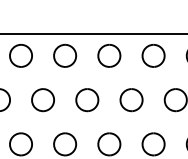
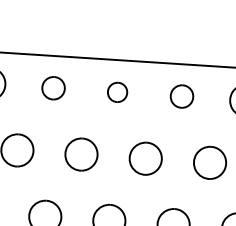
part: (20, 55) -> (52, 87), size x0.7
part: (64, 55) -> (116, 91), size x0.6
part: (109, 55) -> (182, 95), size x0.7

